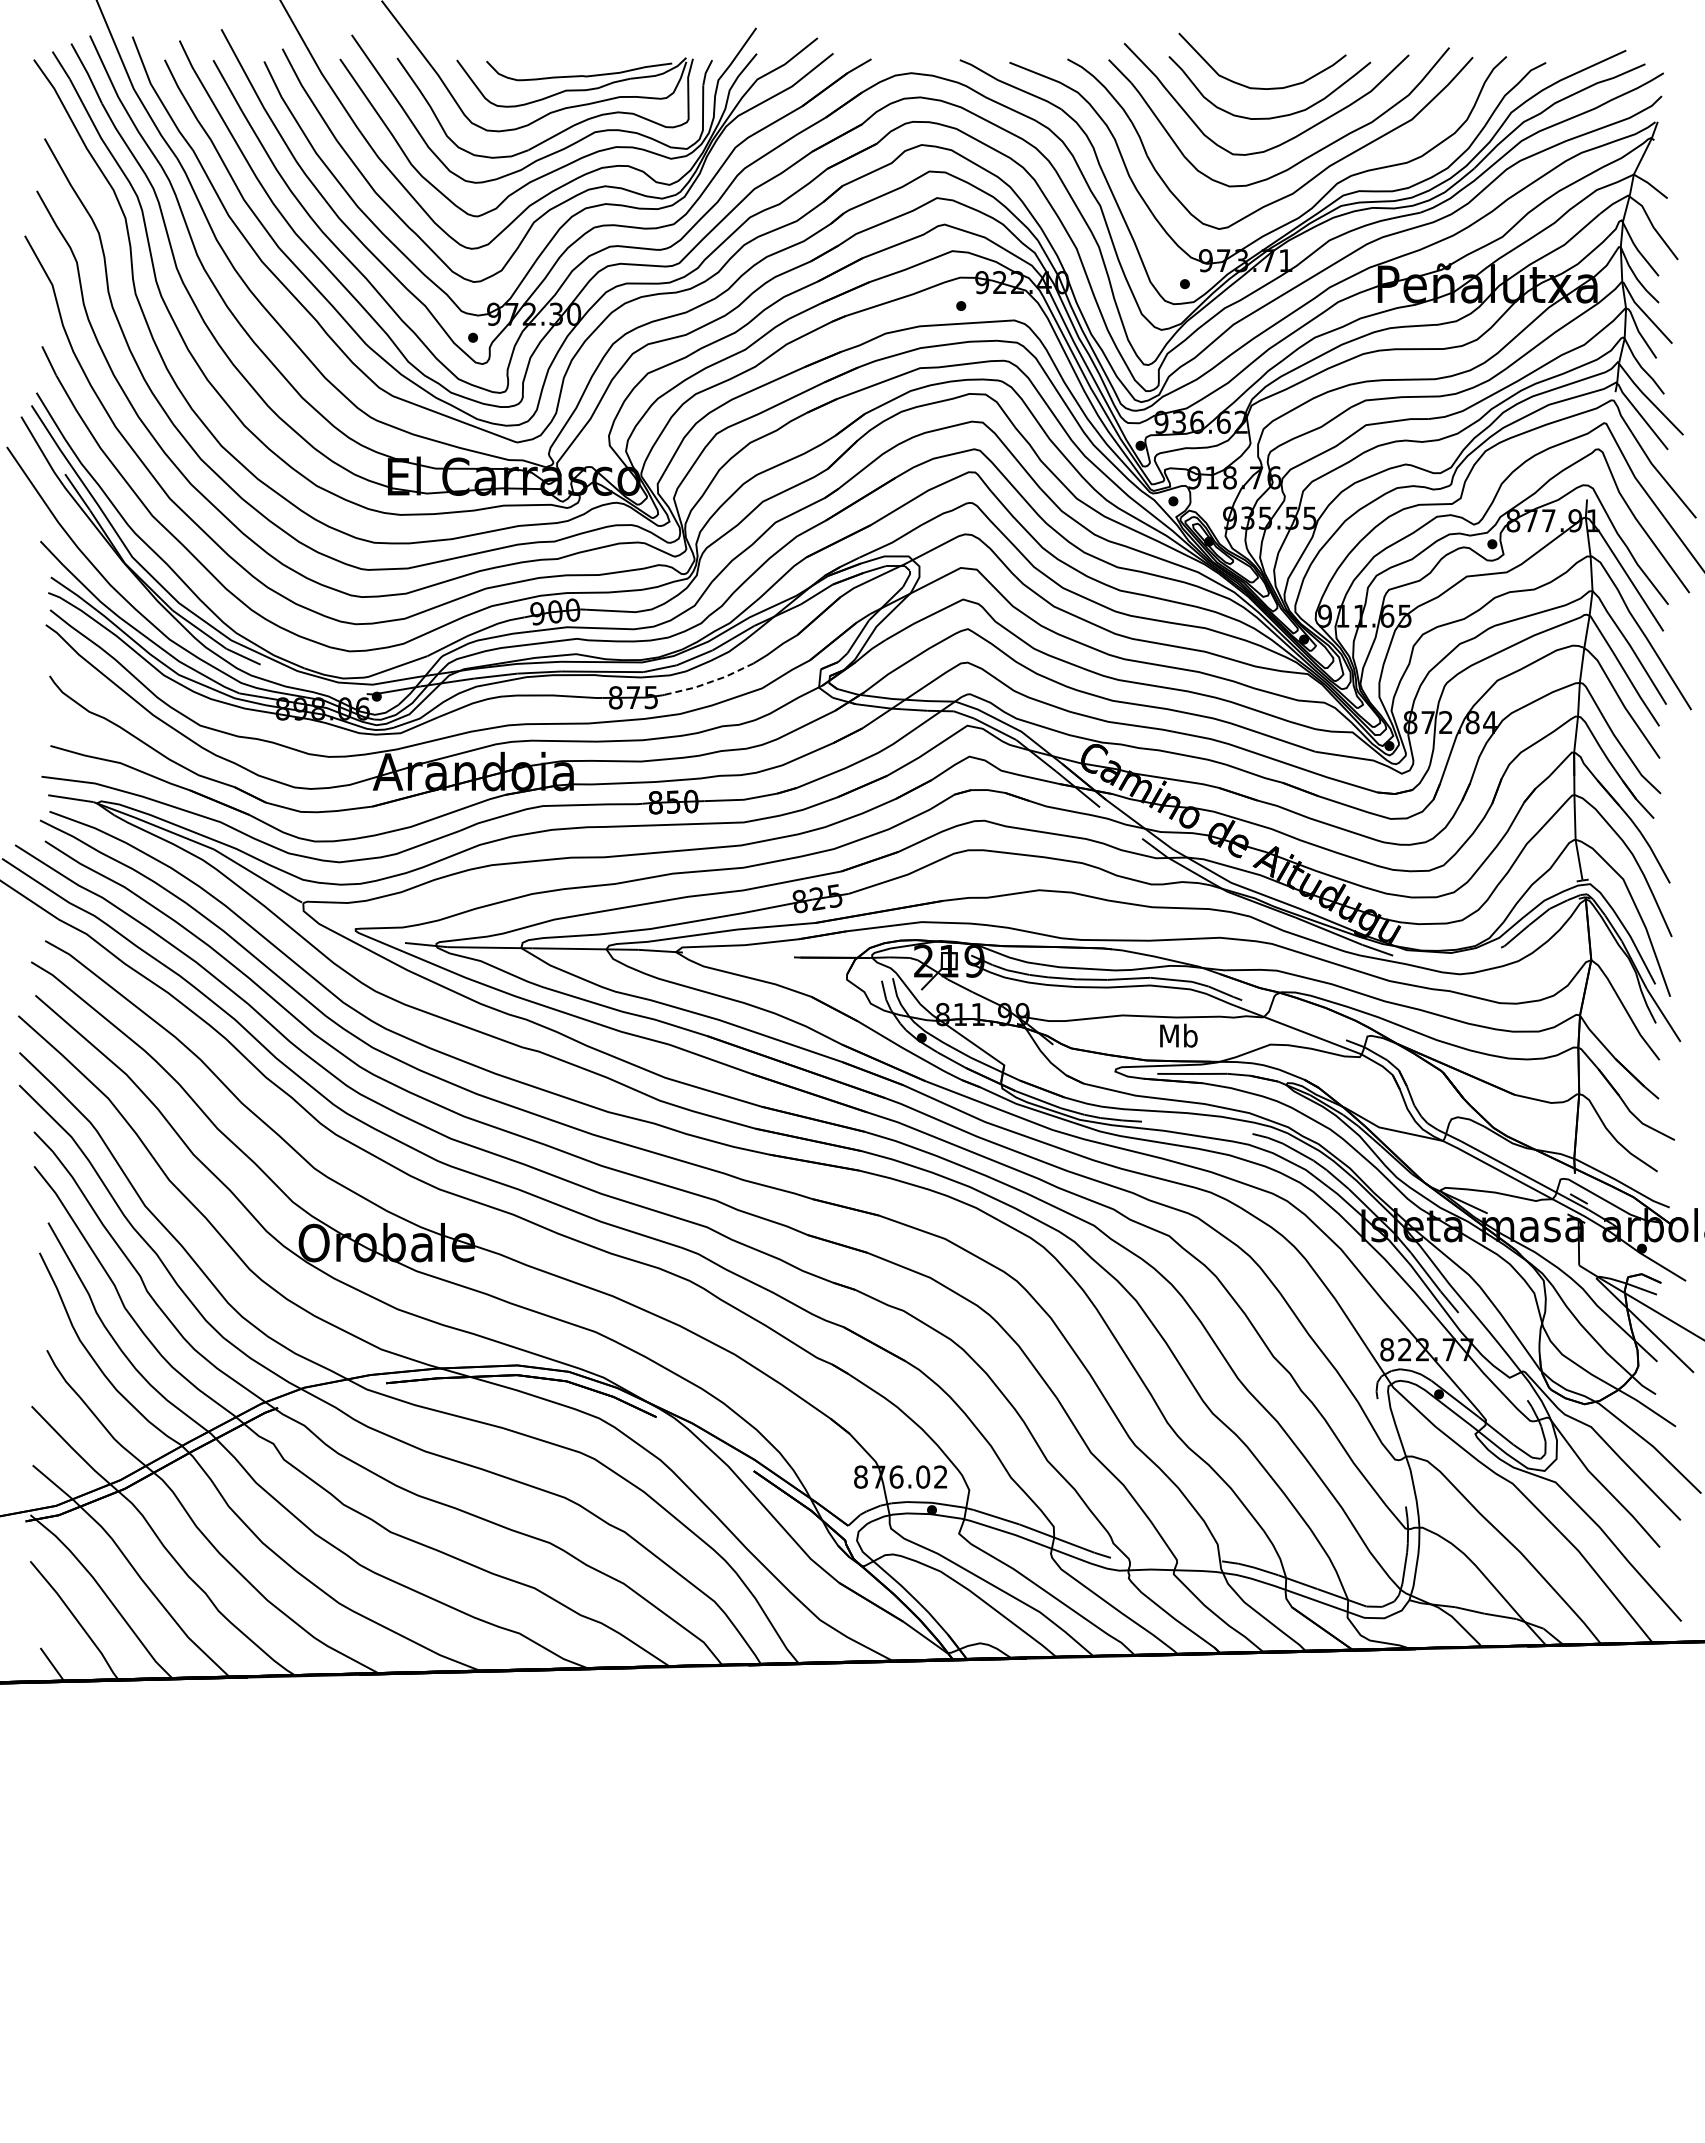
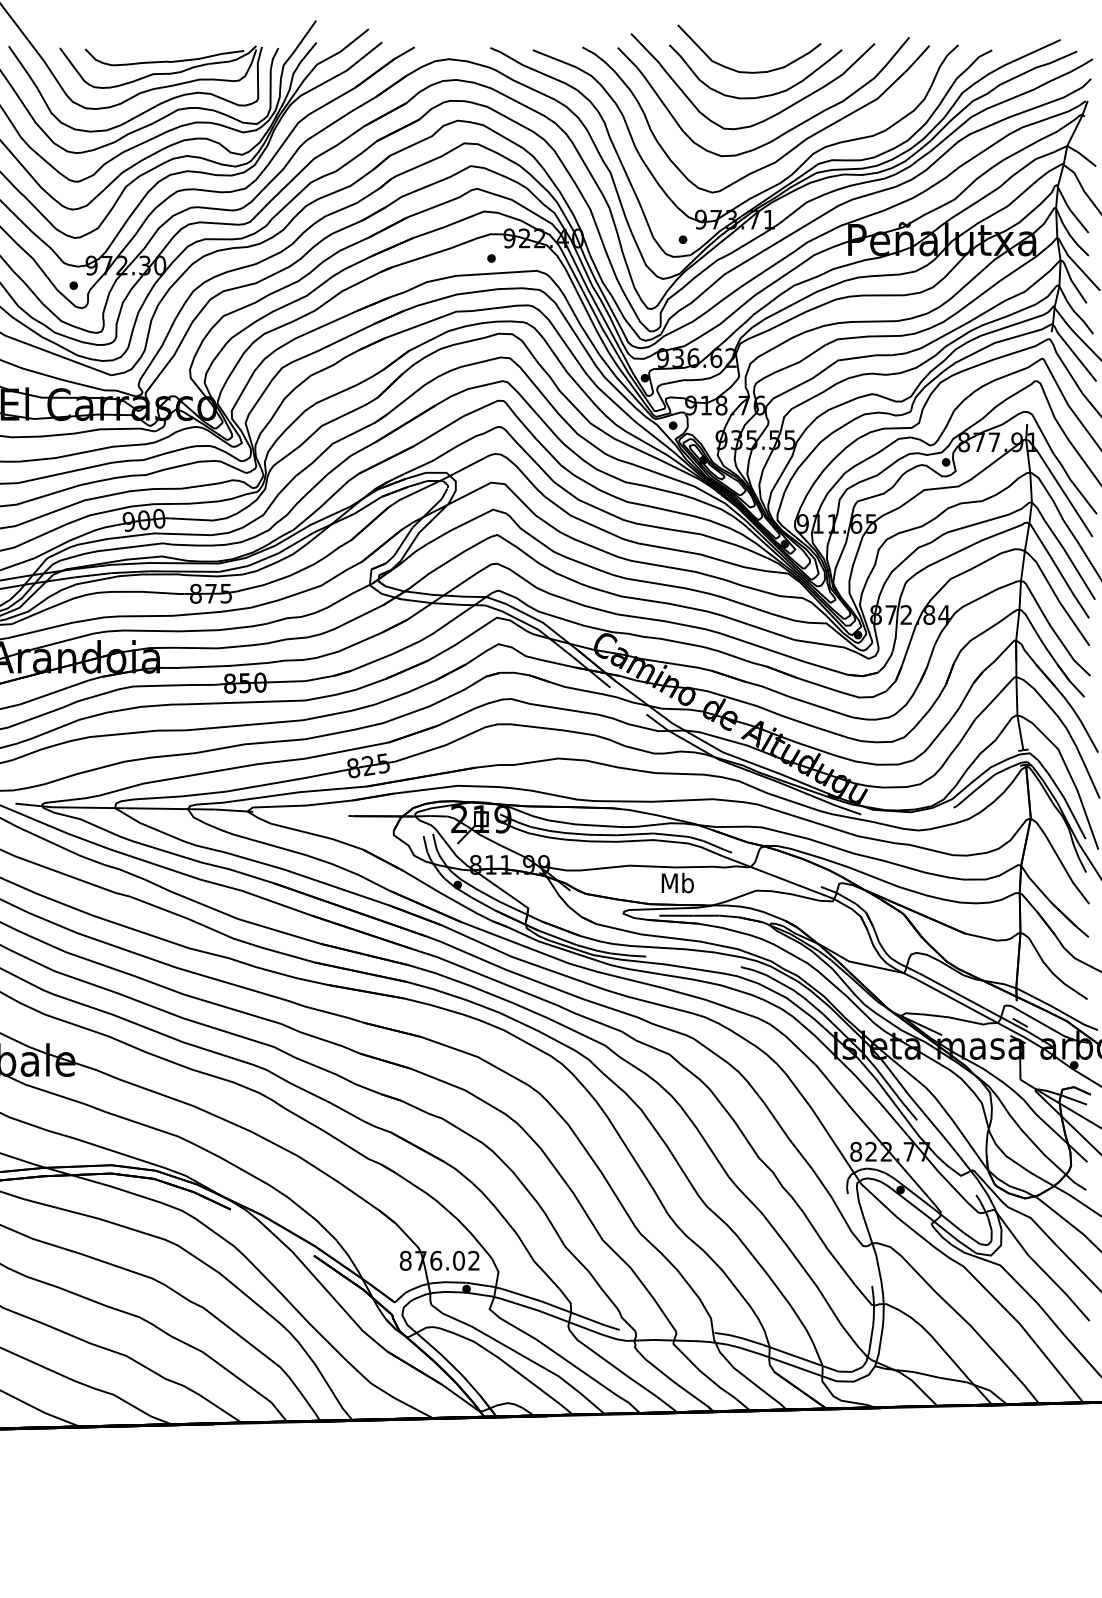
line: (710, 682) -> (276, 580), dashed -> solid

